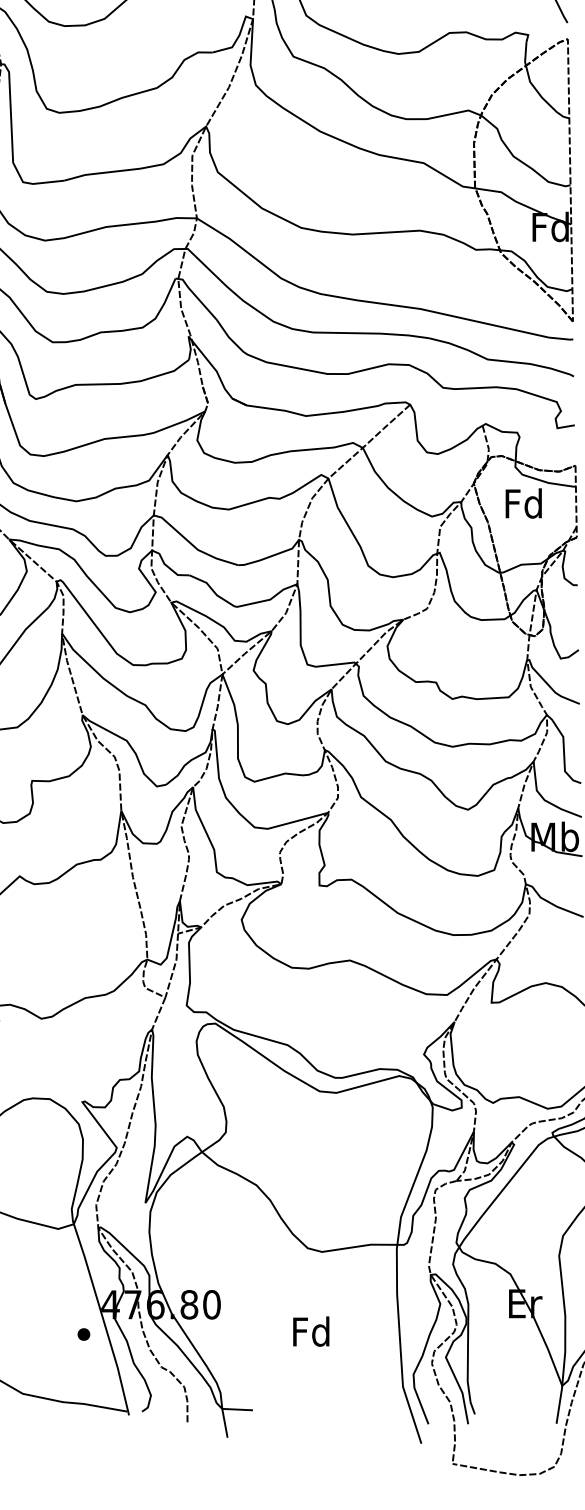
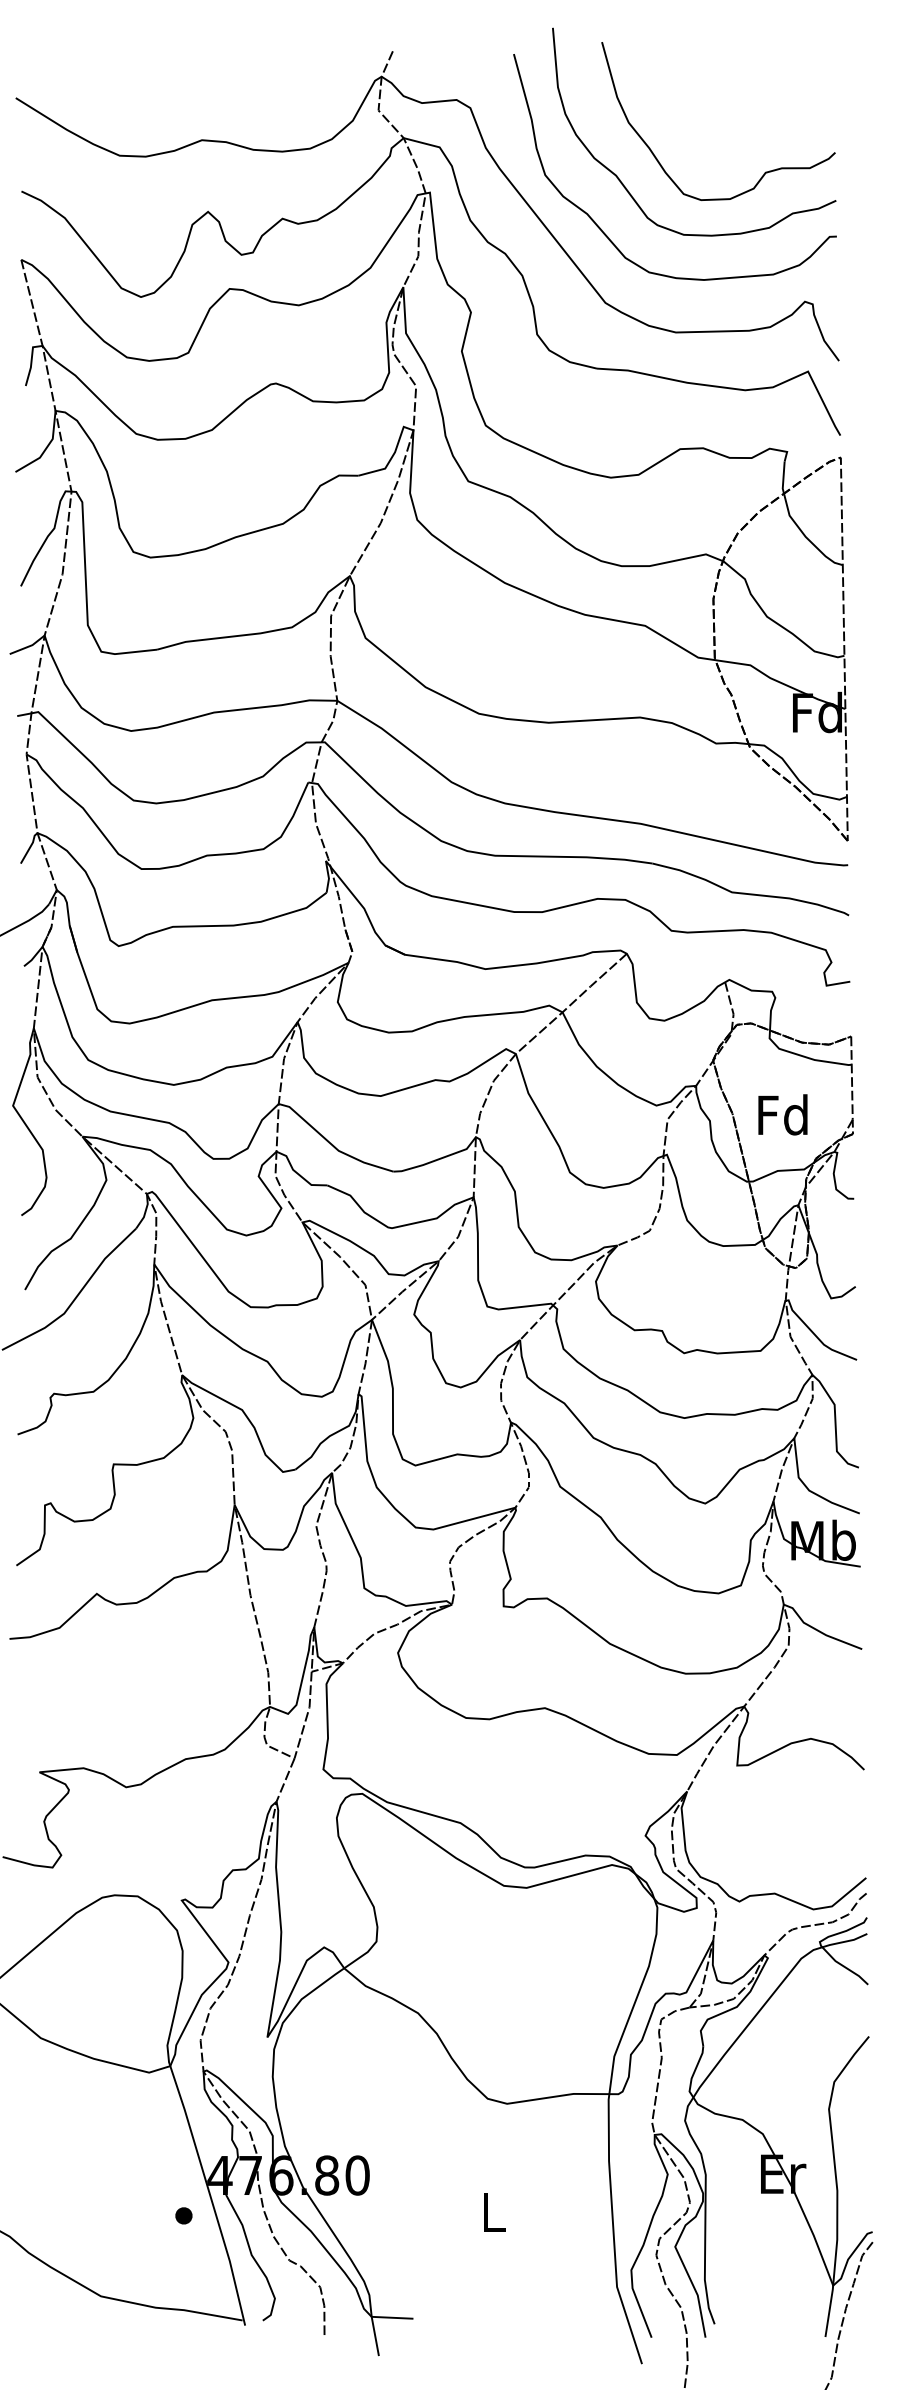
text: (523, 503) -> (782, 1114), moved
text: (311, 1331) -> (492, 2211), Fd -> L

